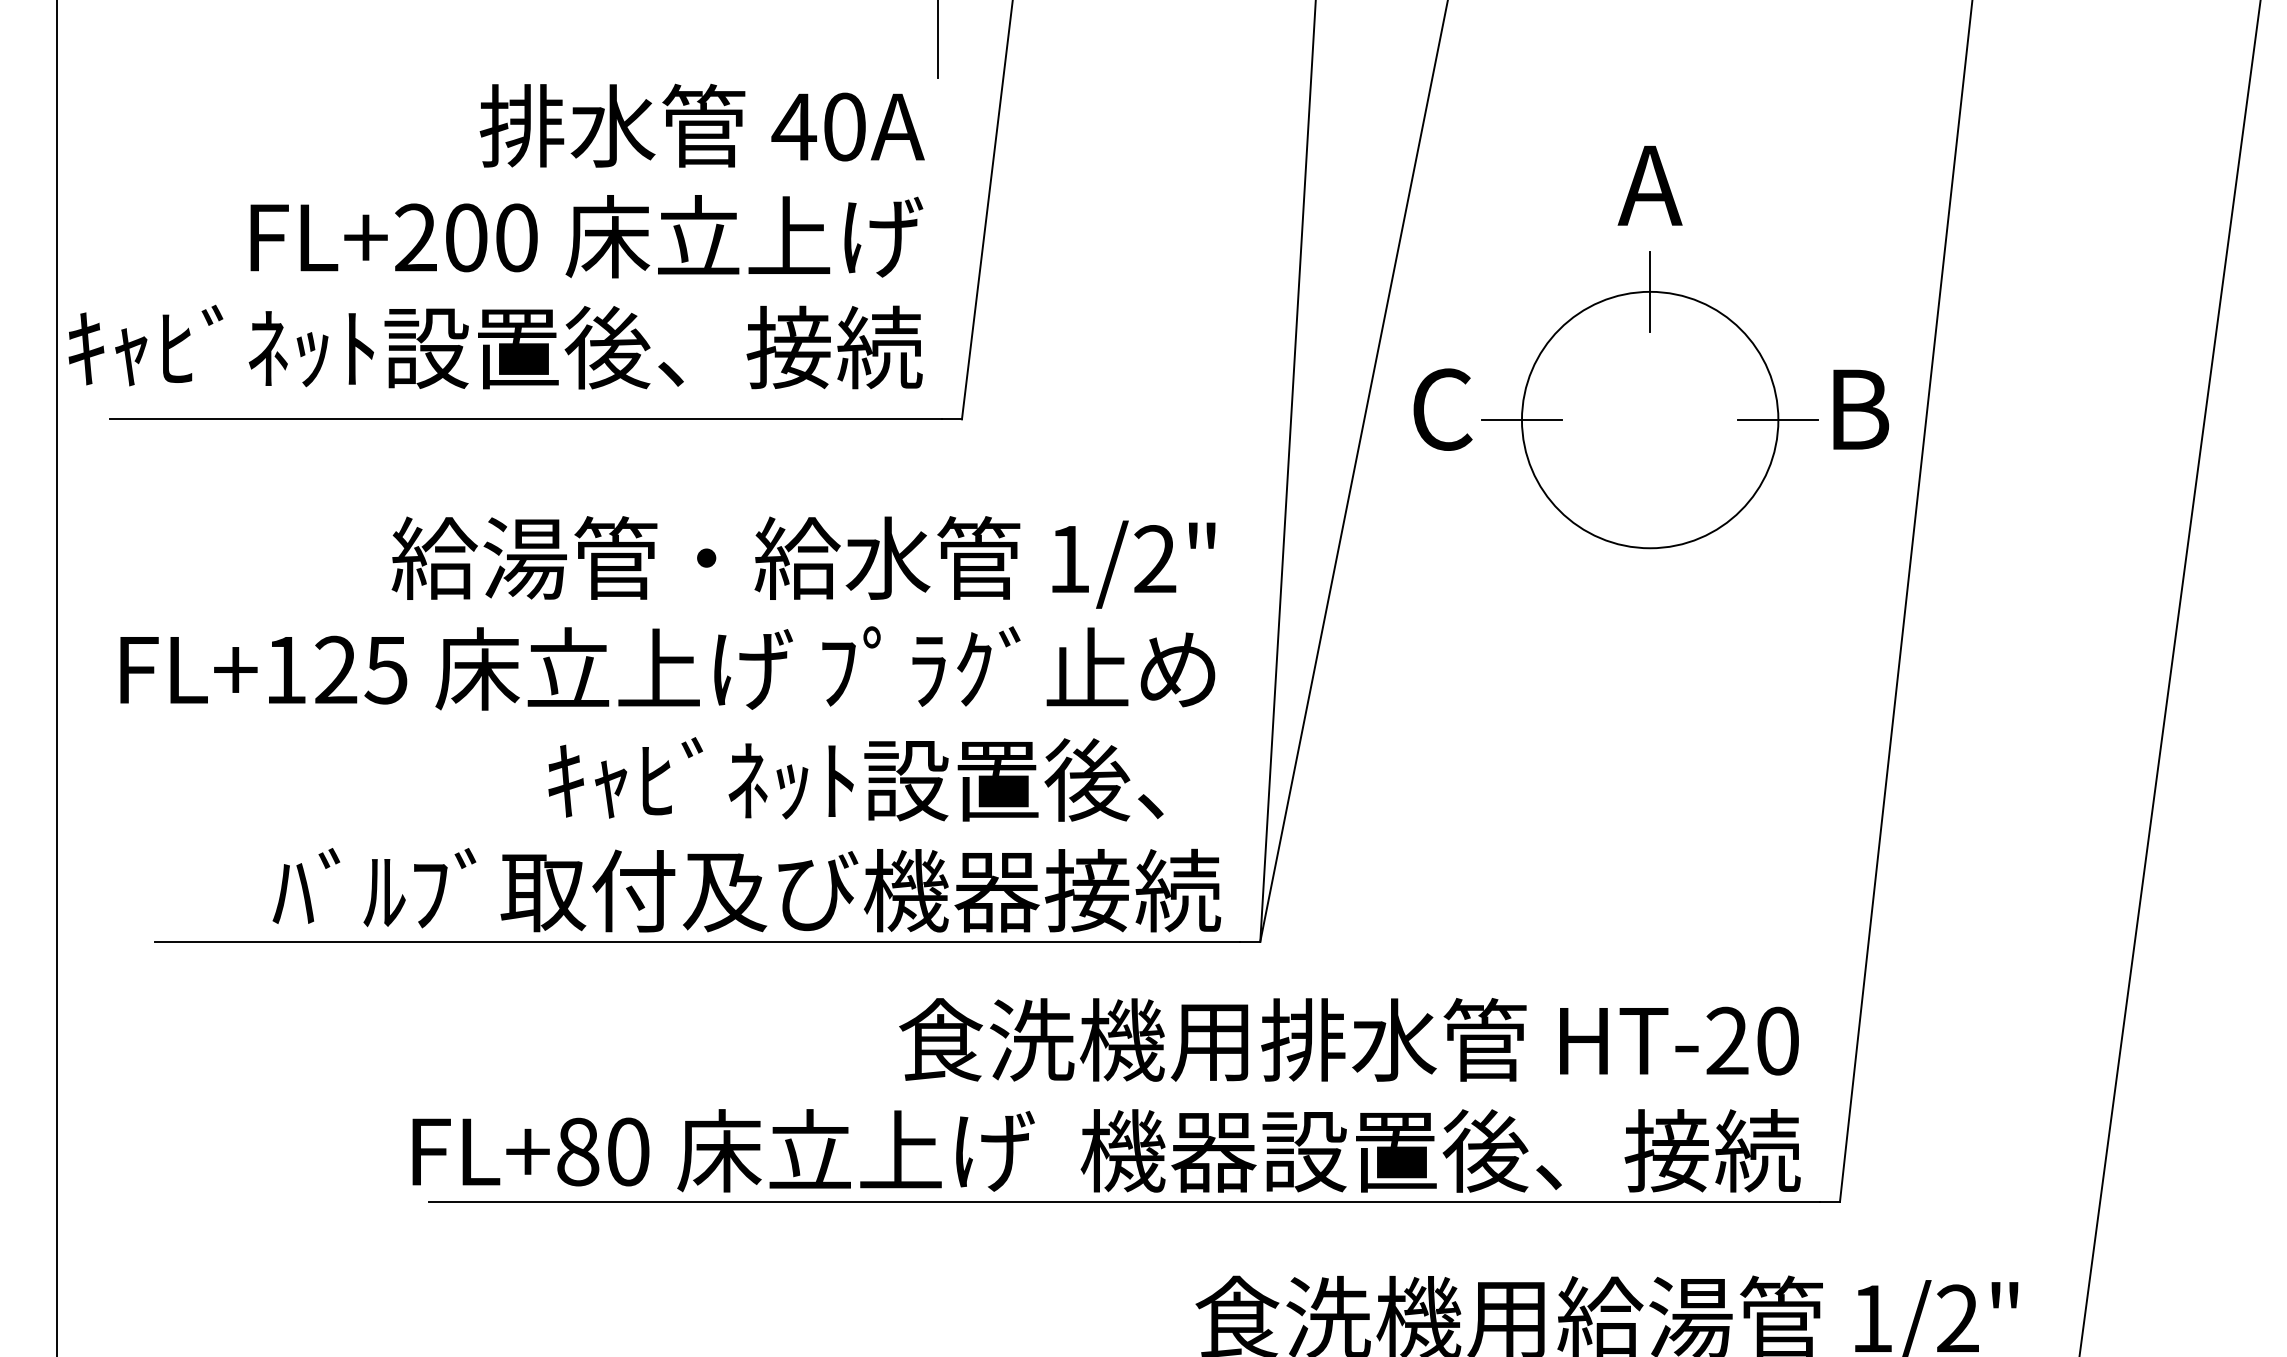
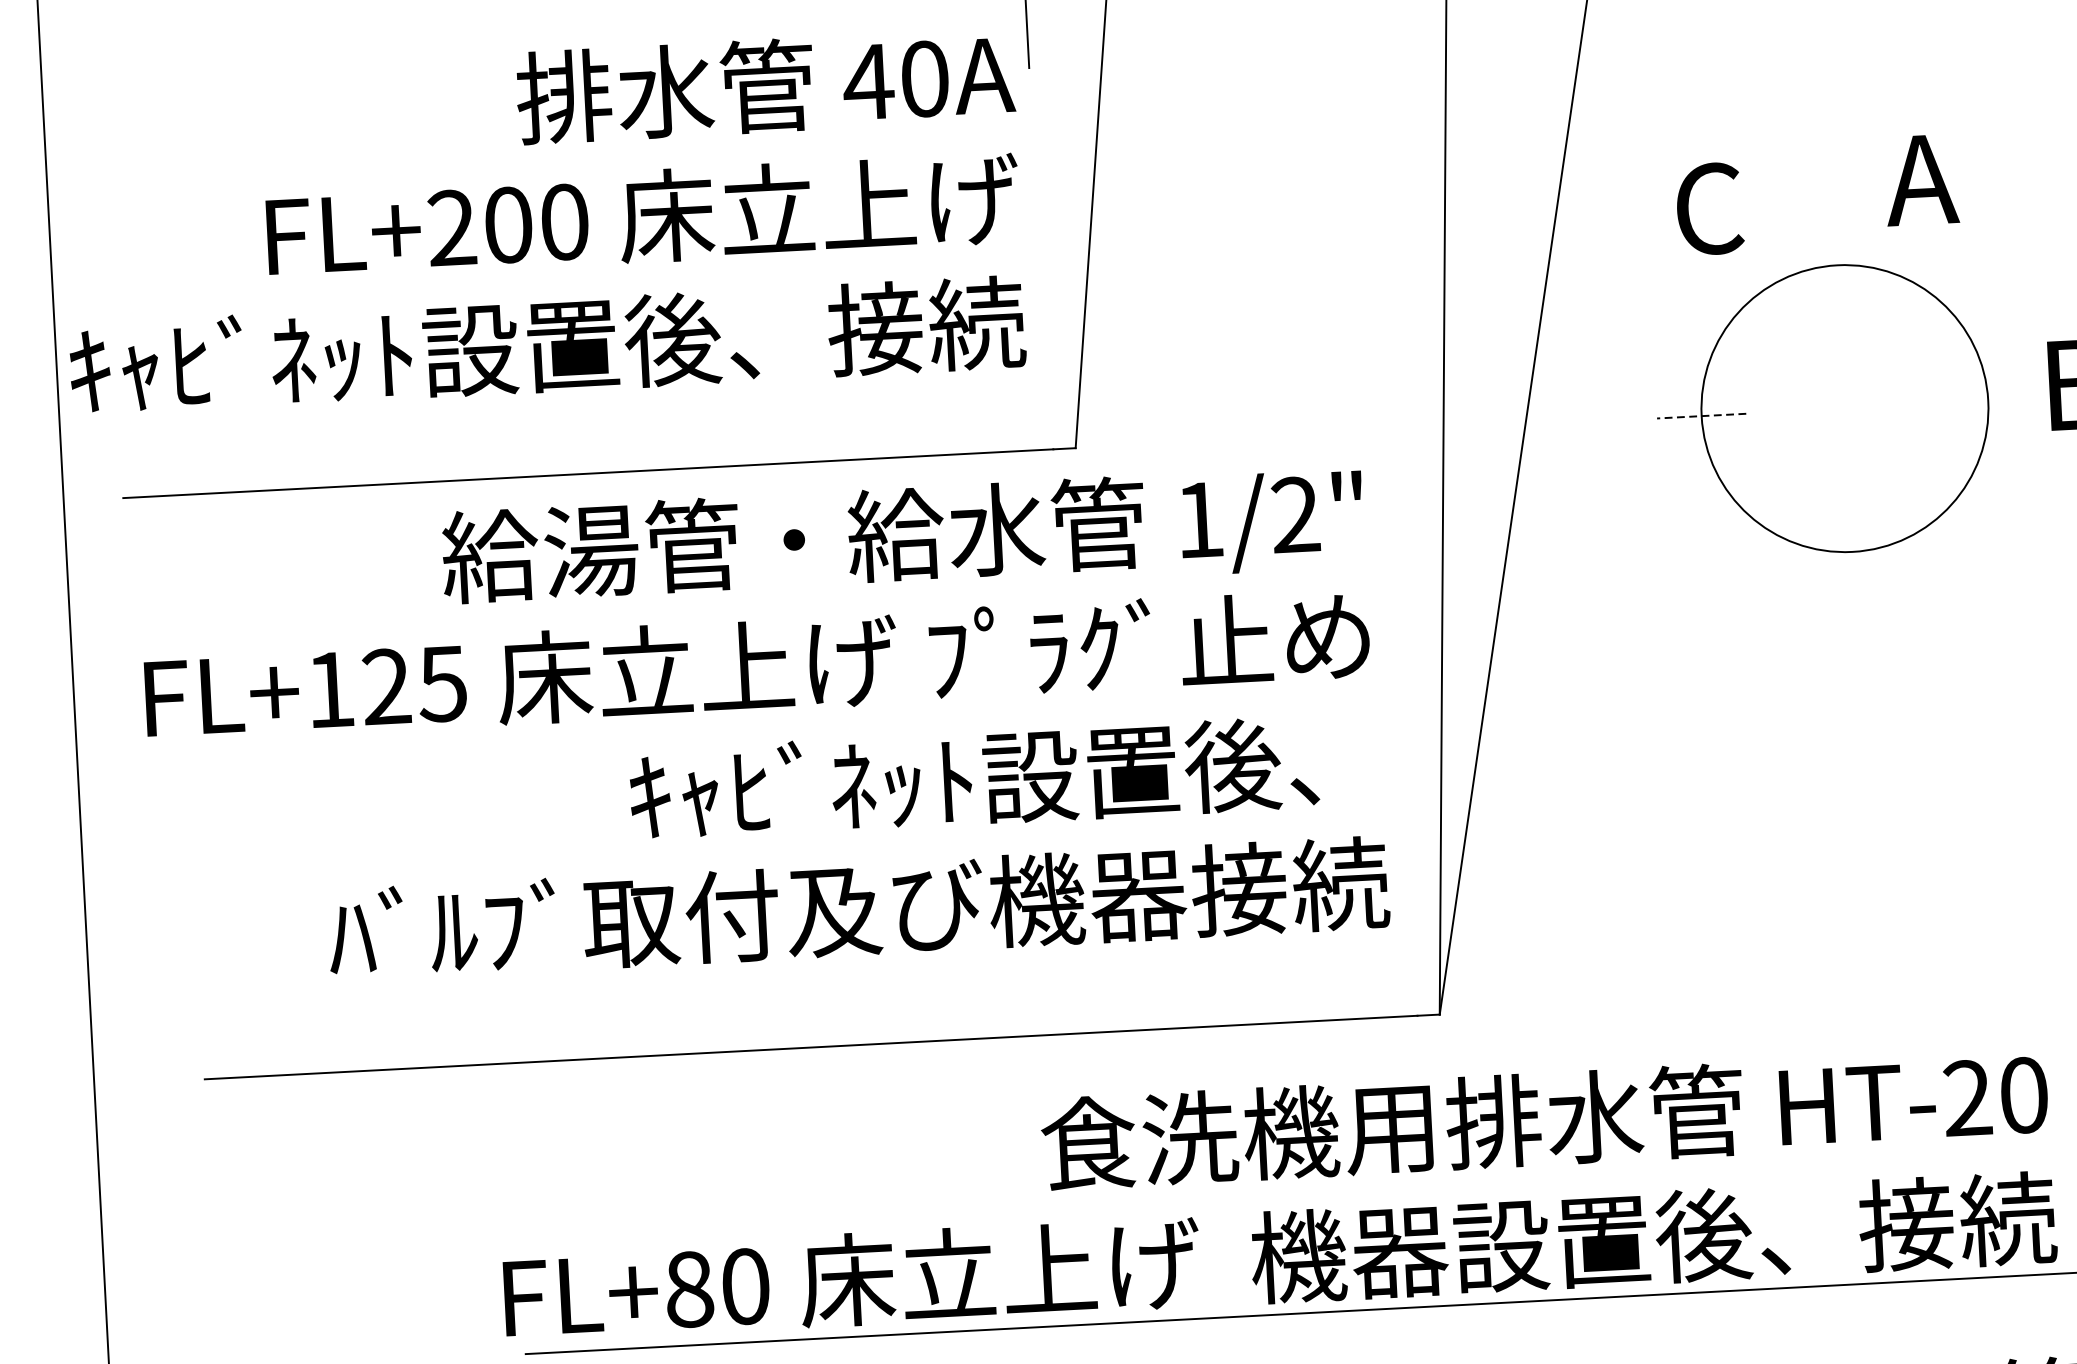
text: (1649, 185) -> (1920, 179), moved
text: (496, 236) -> (542, 221), moved
line: (1650, 291) -> (1837, 264), removed
text: (1442, 409) -> (1709, 208), moved
line: (1521, 420) -> (1701, 416), solid -> dashed
line: (1778, 420) -> (1988, 401), removed
text: (670, 724) -> (763, 728), moved

